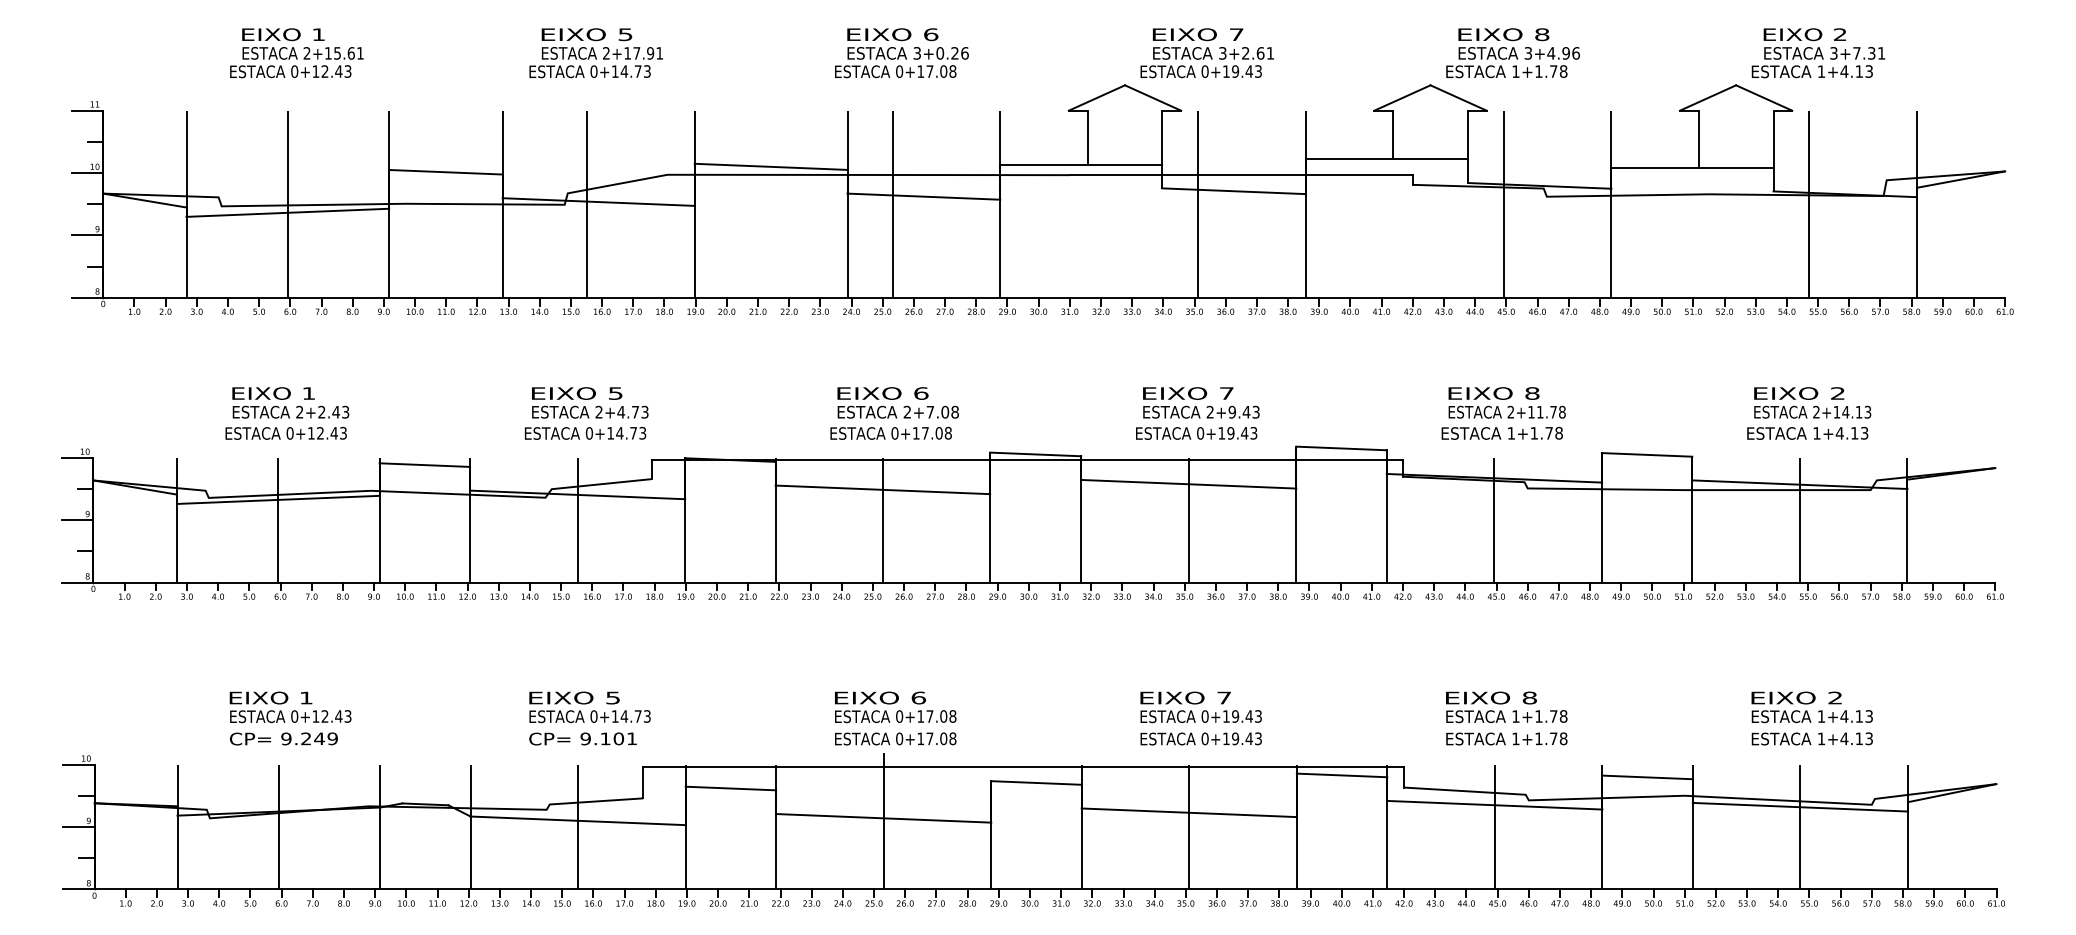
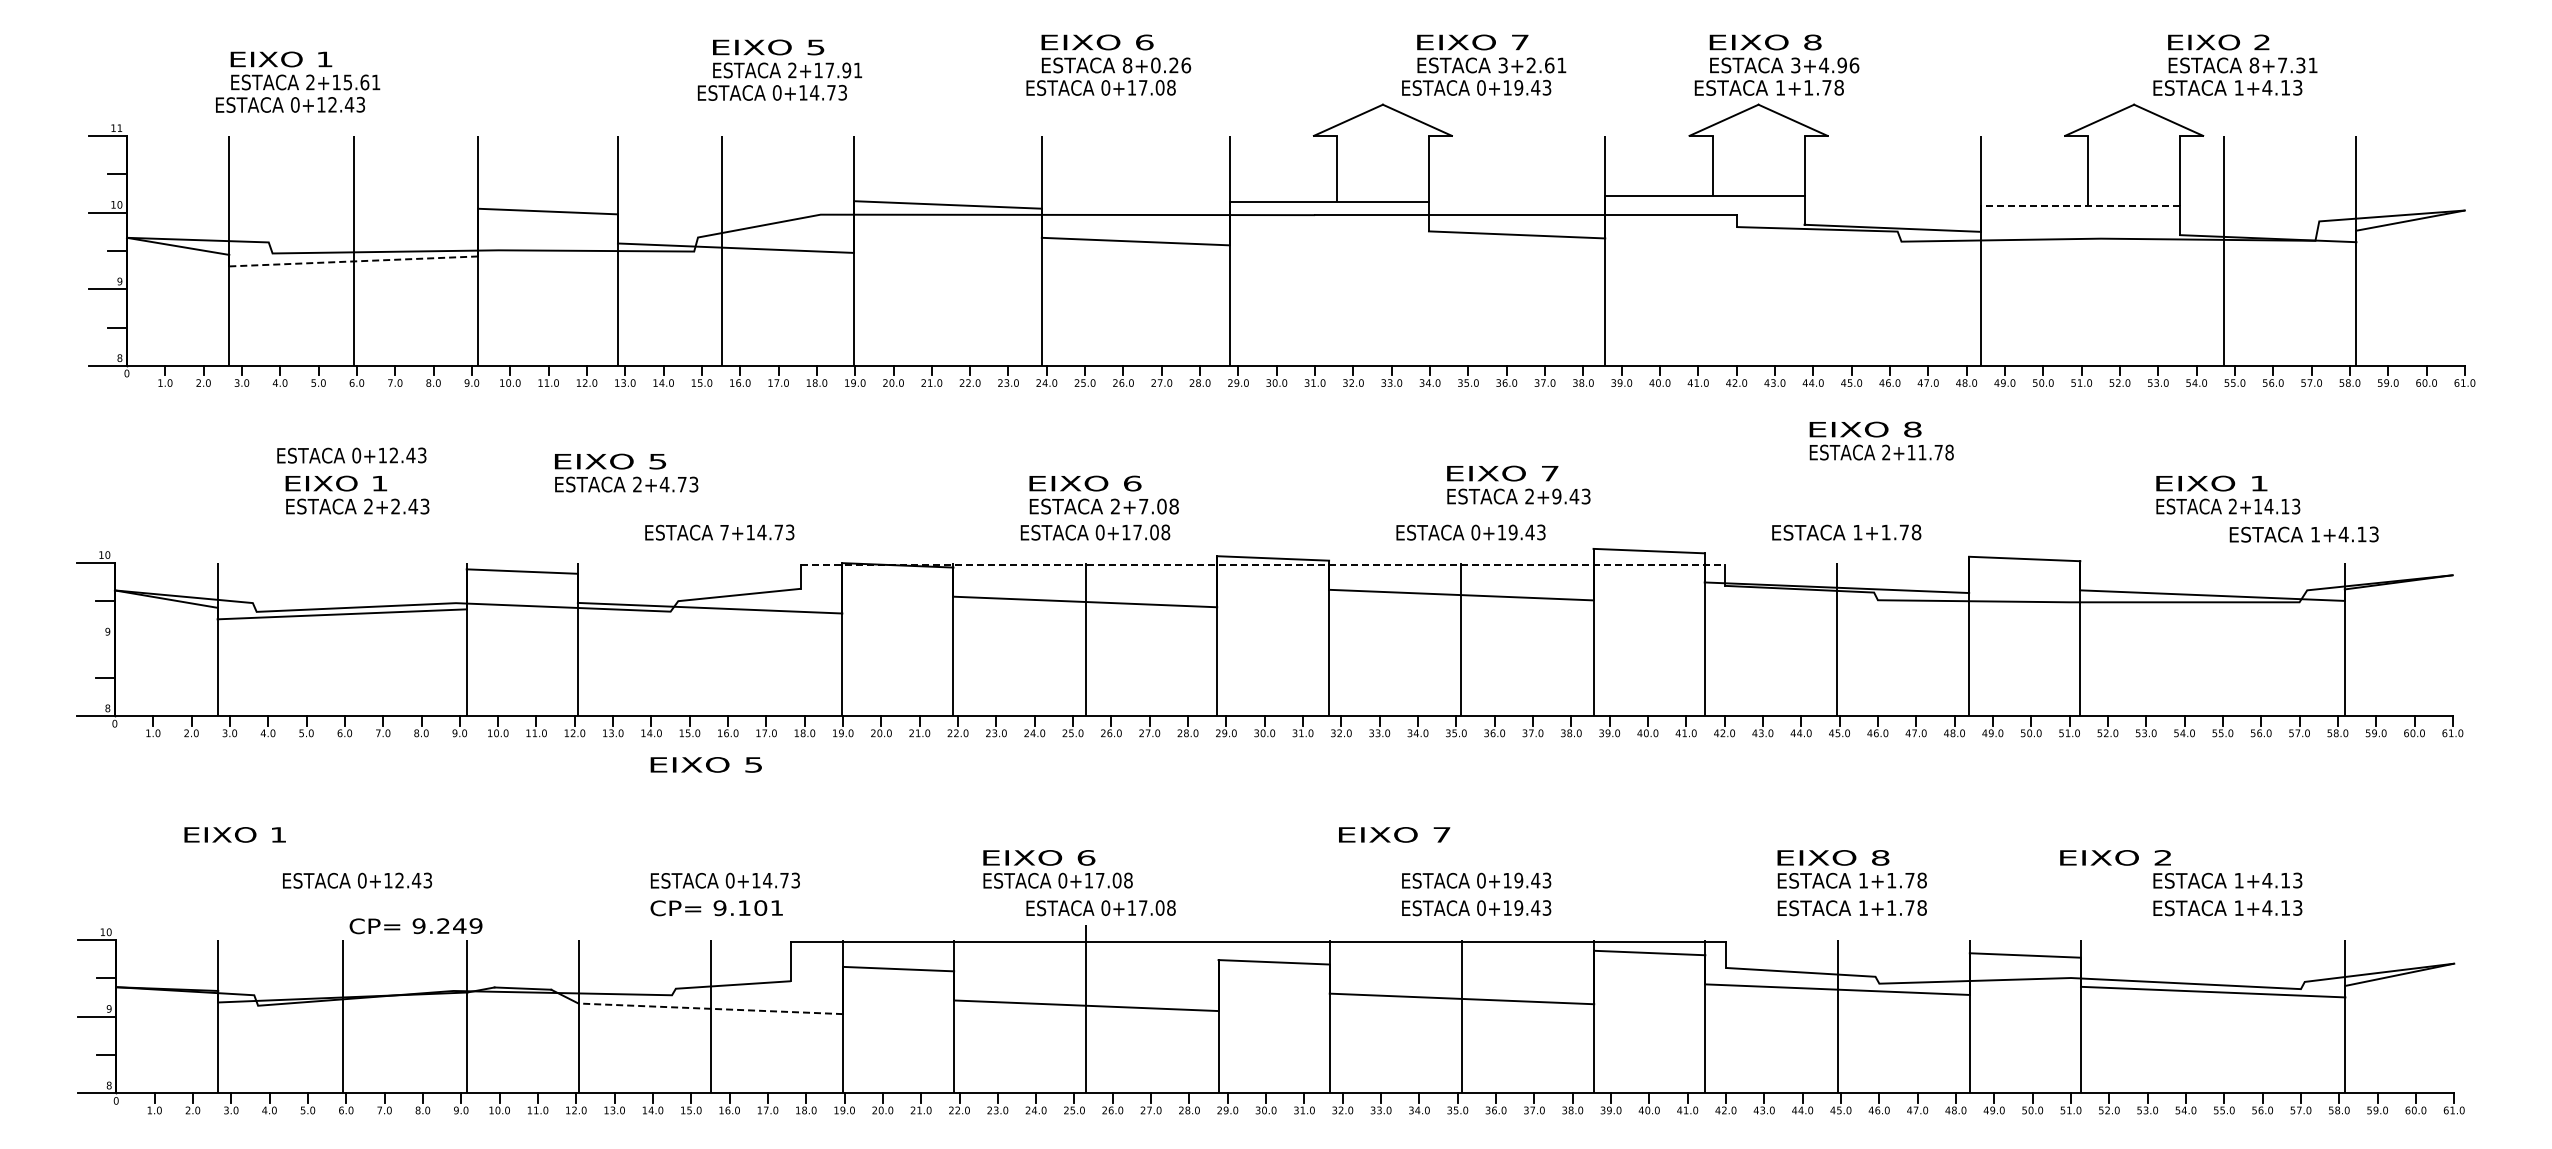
text: (297, 52) -> (298, 81), moved
text: (595, 52) -> (779, 69), moved
text: (1512, 52) -> (1776, 64), moved
text: (917, 53) -> (1127, 65), 3+0.26 -> 8+0.26
text: (1834, 53) -> (2254, 65), 3+7.31 -> 8+7.31
line: (1692, 168) -> (2080, 206), solid -> dashed
line: (892, 203) -> (1097, 250), removed
line: (1198, 203) -> (1473, 250), removed
line: (1503, 203) -> (1848, 250), removed
line: (287, 212) -> (353, 261), solid -> dashed
text: (1837, 393) -> (2258, 483), 2 -> 1
text: (590, 402) -> (626, 472), moved
text: (1201, 402) -> (1518, 484), moved
text: (1506, 402) -> (1881, 440), moved
text: (285, 433) -> (351, 455), moved
text: (589, 433) -> (724, 532), 0+14.73 -> 7+14.73
text: (1807, 433) -> (2303, 534), moved
line: (1027, 460) -> (1262, 565), solid -> dashed
line: (77, 520) -> (95, 639), removed
line: (278, 520) -> (342, 639), removed
line: (577, 520) -> (710, 639), removed
line: (1799, 520) -> (2212, 639), removed
text: (270, 697) -> (234, 834), moved
text: (573, 697) -> (705, 764), moved
text: (1185, 697) -> (1394, 834), moved
text: (1796, 697) -> (2115, 857), moved
text: (895, 707) -> (1057, 869), moved
text: (283, 739) -> (415, 926), moved
line: (577, 820) -> (710, 1008), solid -> dashed
line: (1800, 827) -> (2213, 1016), removed

